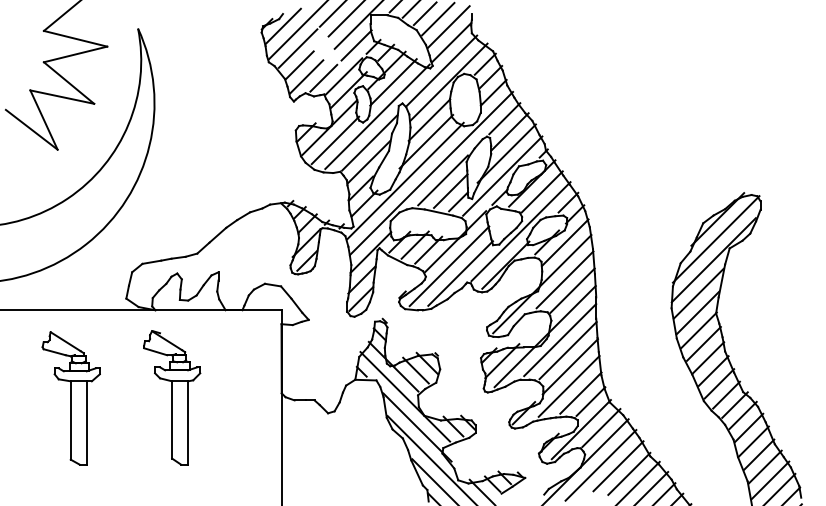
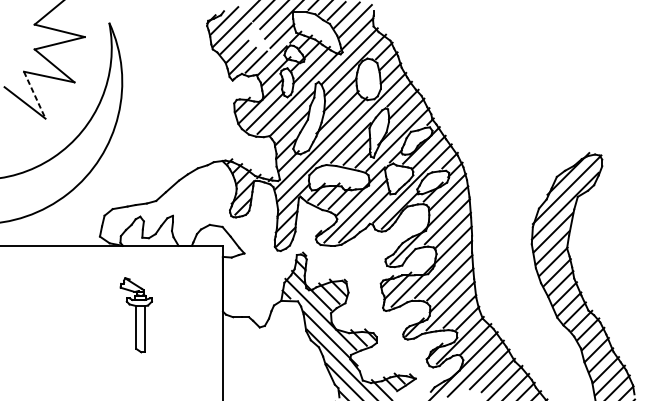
line: (44, 120) -> (35, 95), solid -> dashed
part: (172, 397) -> (136, 314), size x0.7
part: (70, 398) -> (55, 315), removed

